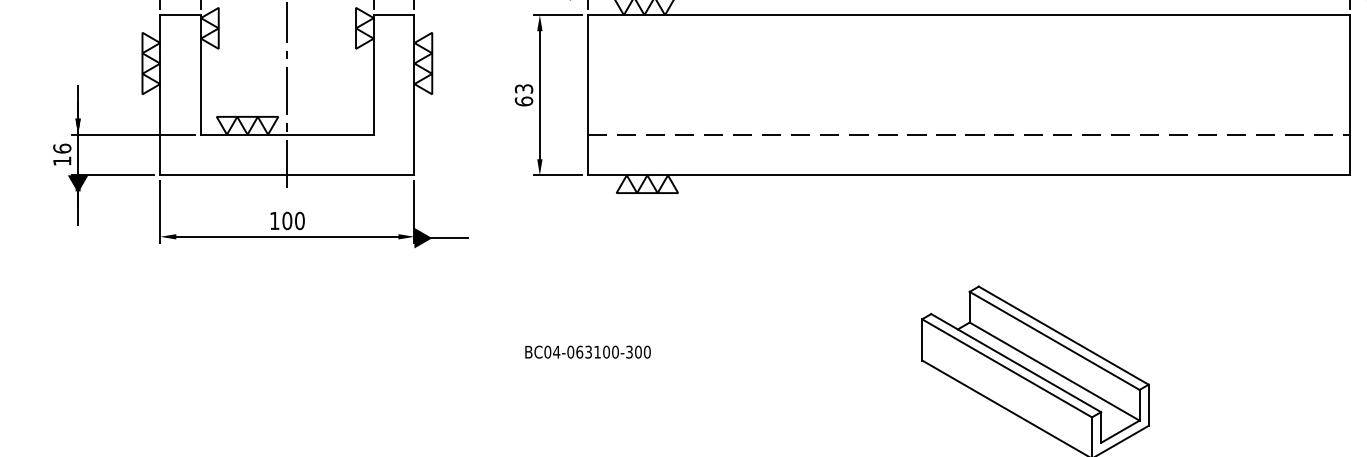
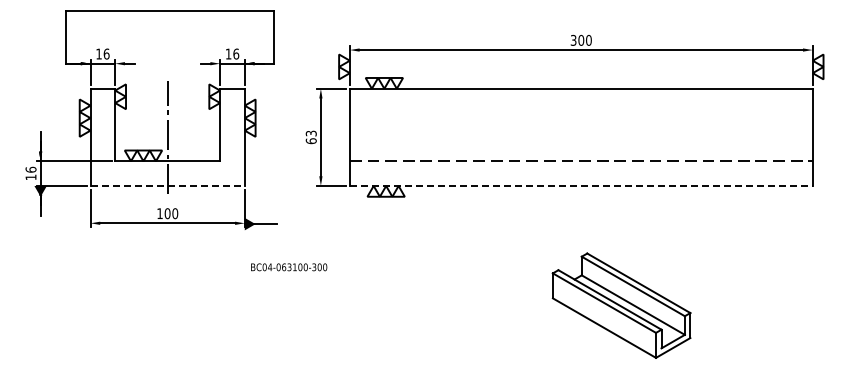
line: (288, 174) -> (168, 185), solid -> dashed
line: (969, 174) -> (581, 185), solid -> dashed
text: (588, 352) -> (289, 267), moved

